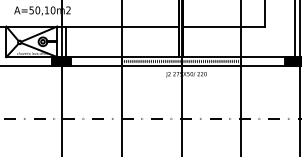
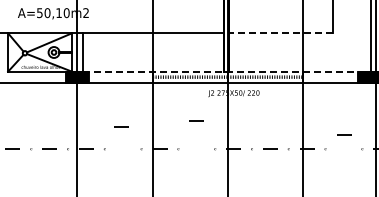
line: (223, 26) -> (280, 33), solid -> dashed
line: (180, 56) -> (226, 71), solid -> dashed
line: (98, 118) -> (121, 126), moved
line: (156, 118) -> (196, 120), moved
line: (274, 118) -> (344, 134), moved

